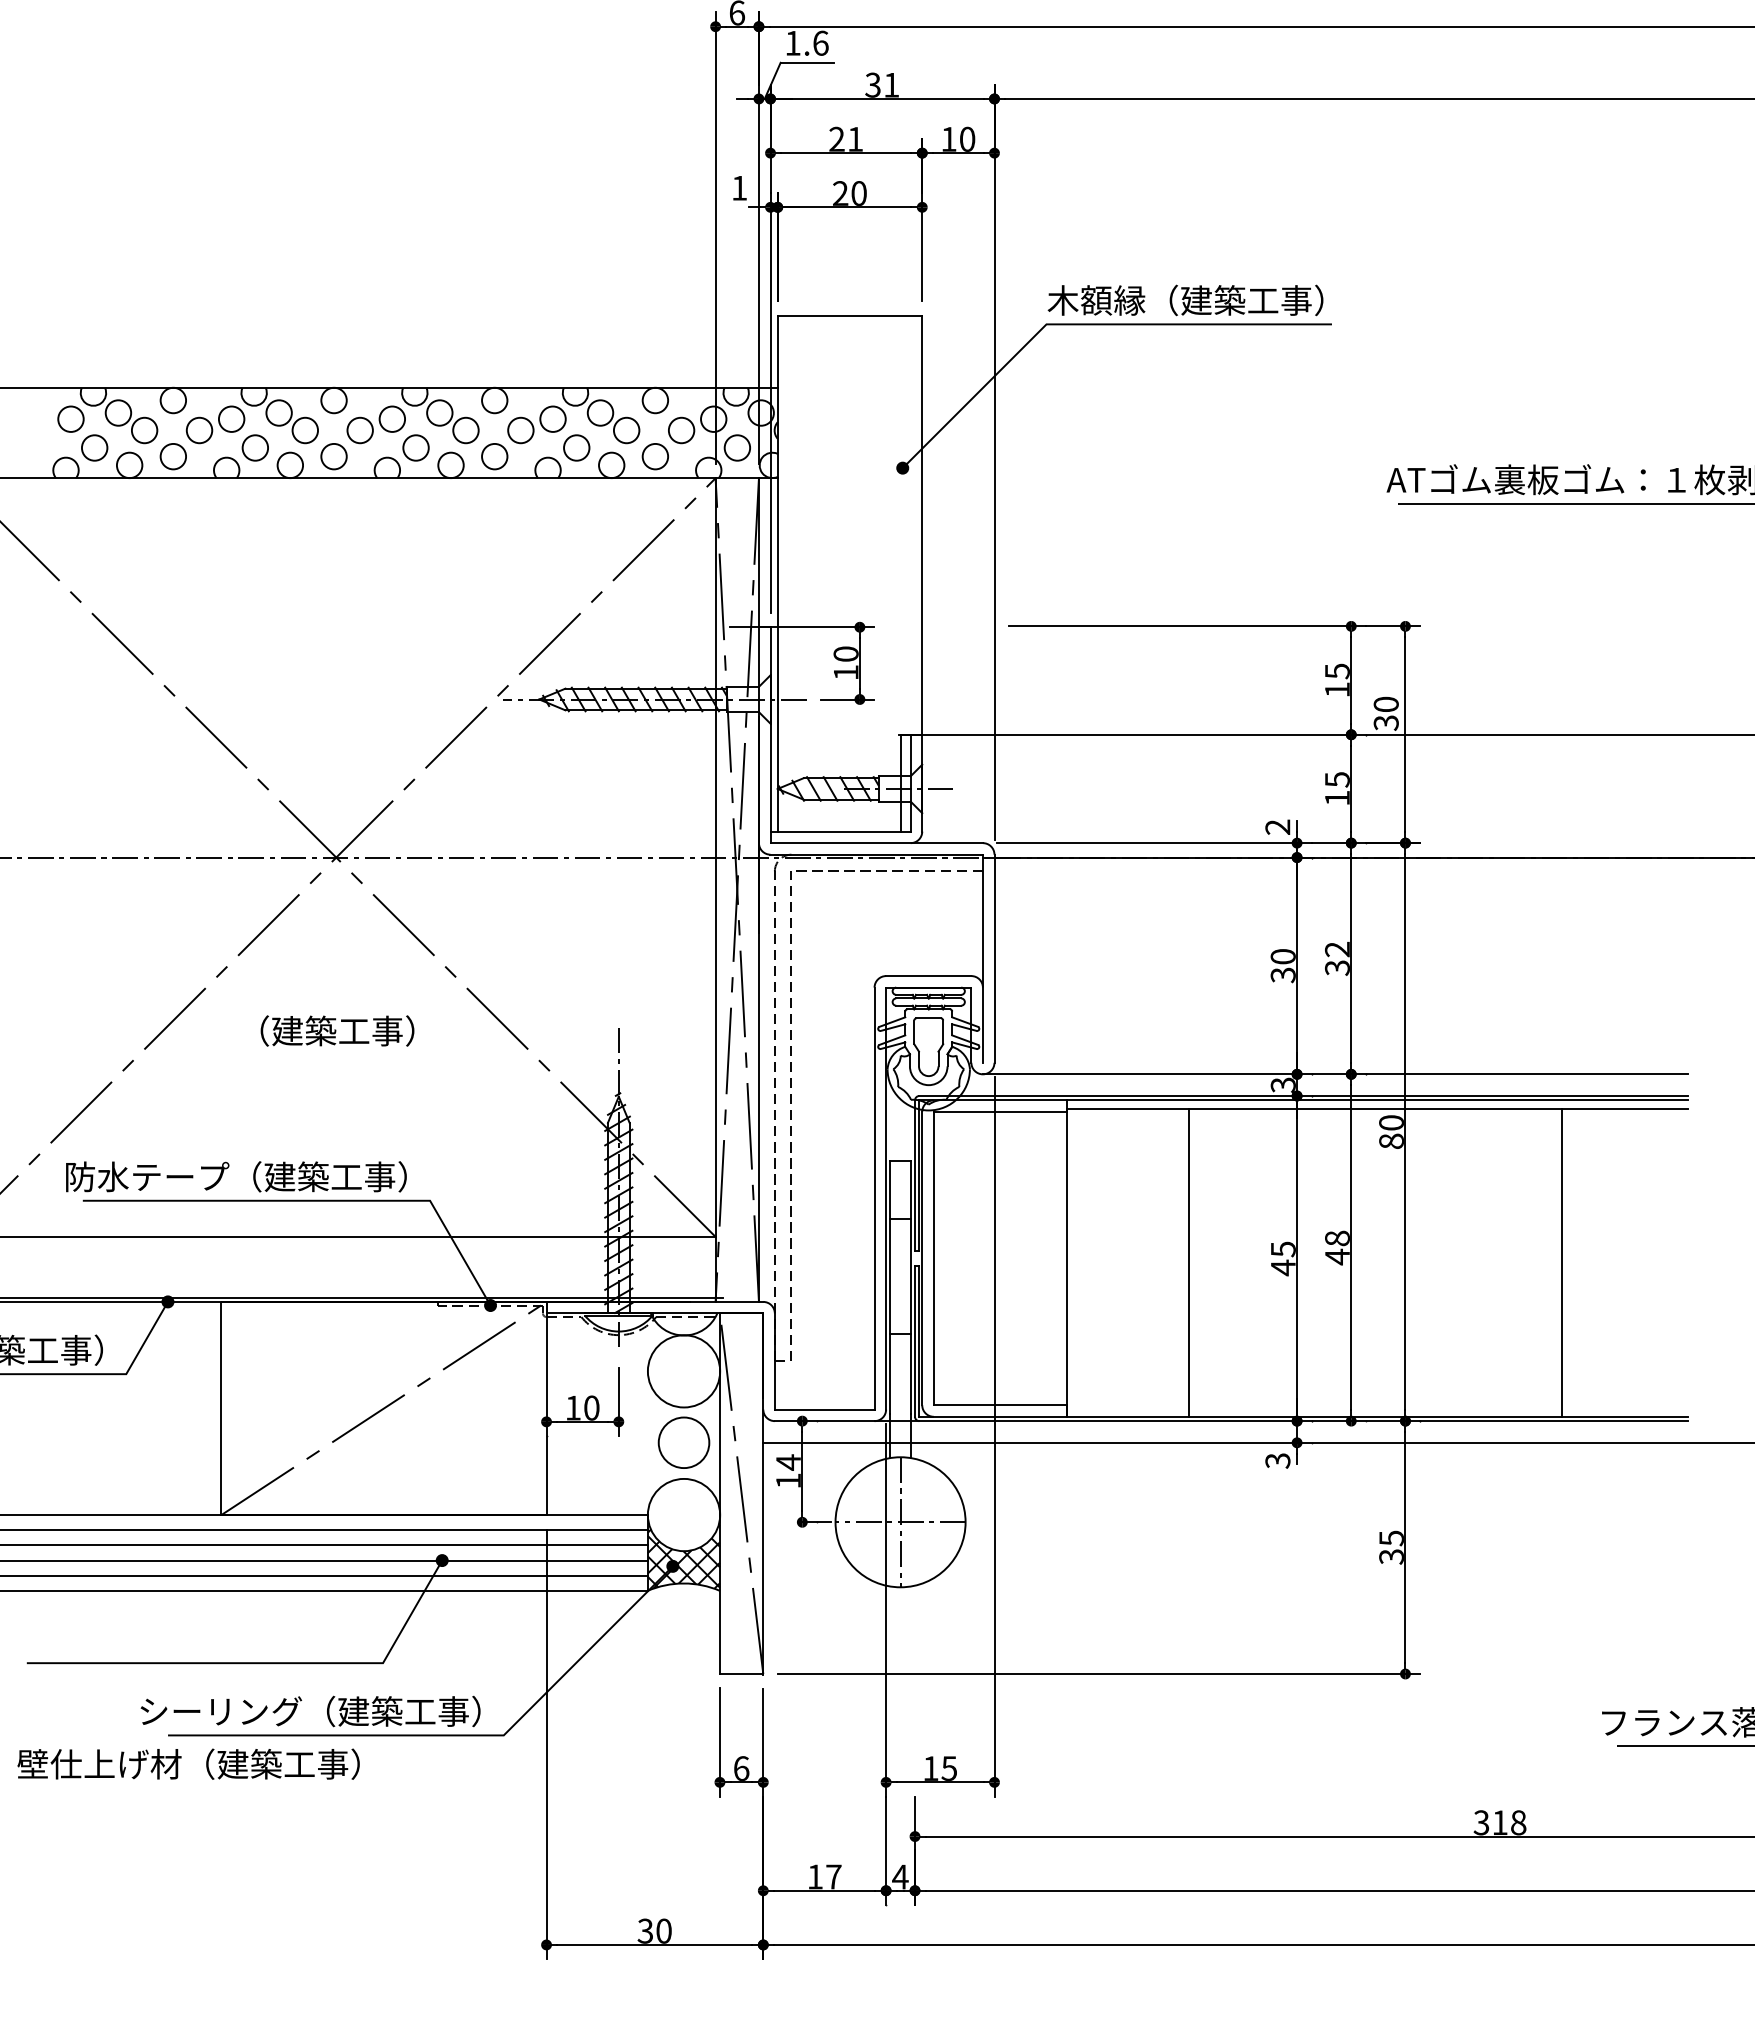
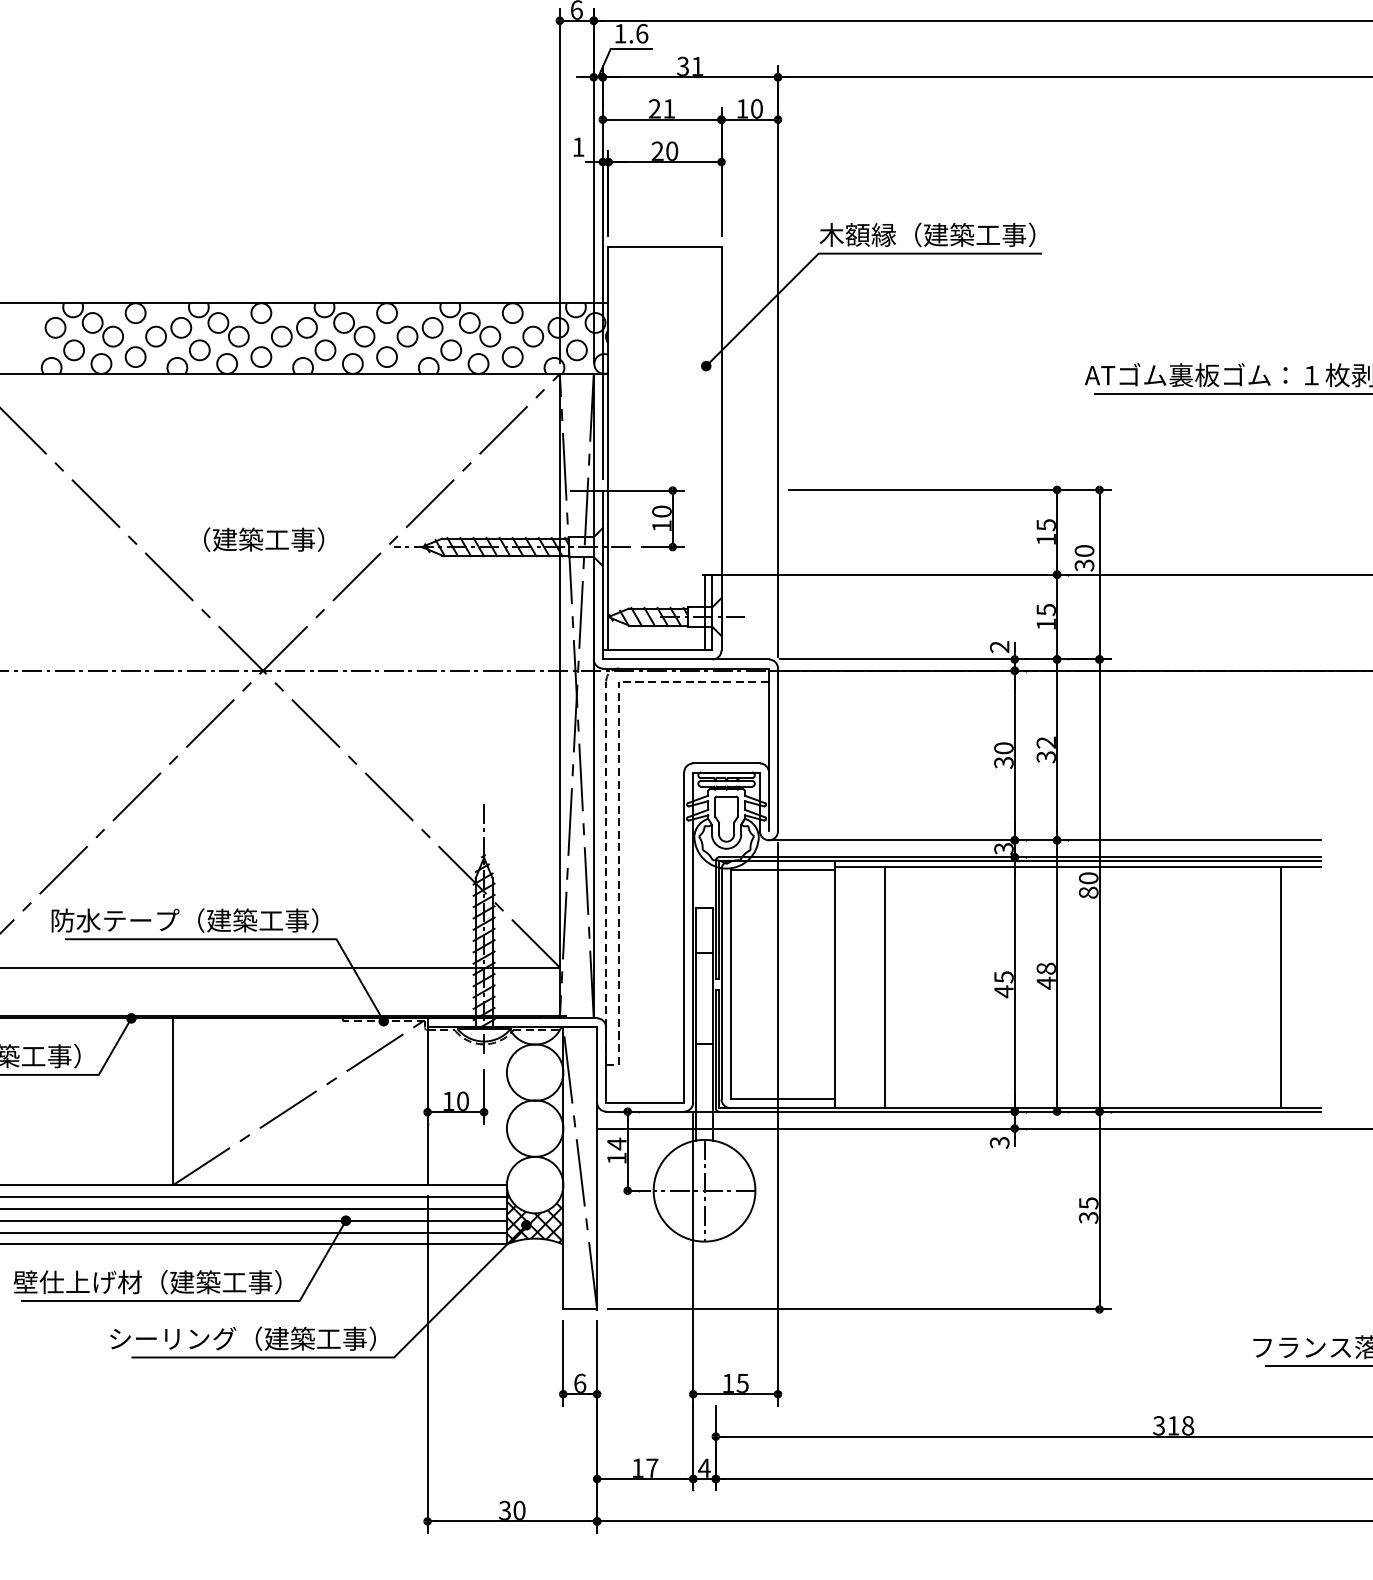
text: (337, 1030) -> (264, 539), moved
line: (1188, 1262) -> (885, 987), moved
line: (1561, 1262) -> (1281, 987), moved
circle: (683, 1442) -> (534, 1128), size x1.43
text: (188, 1763) -> (147, 1281), moved

